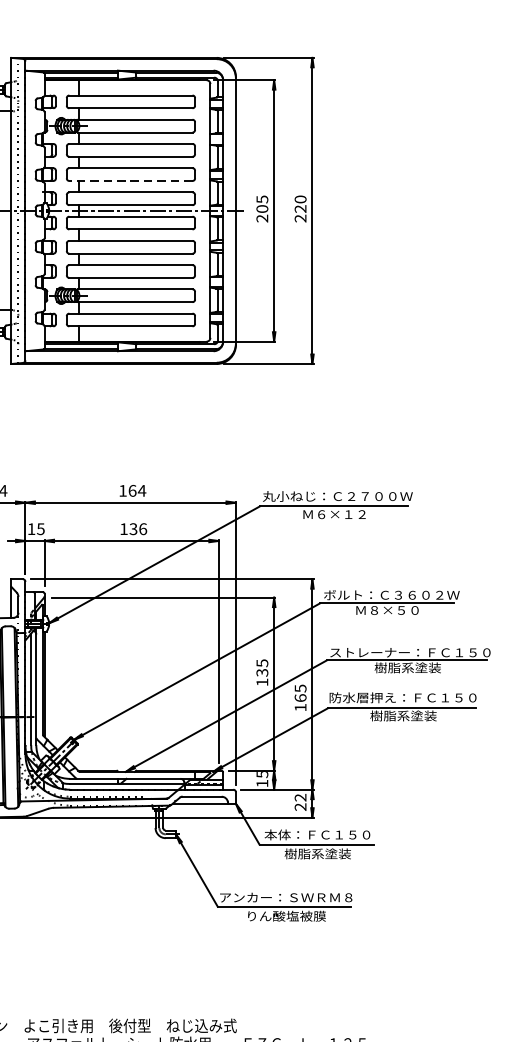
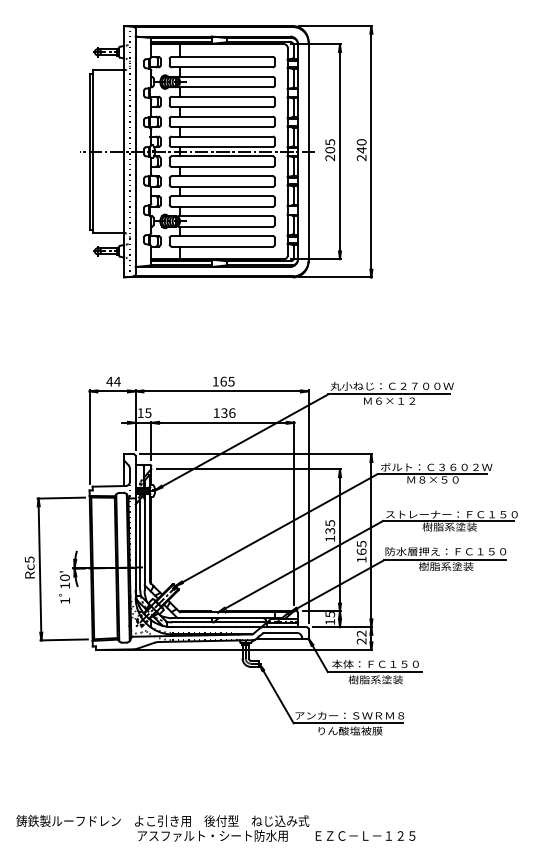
line: (131, 181) -> (222, 127), dashed -> solid
text: (300, 208) -> (361, 149), 220 -> 240
text: (142, 490) -> (231, 381), 164 -> 165

